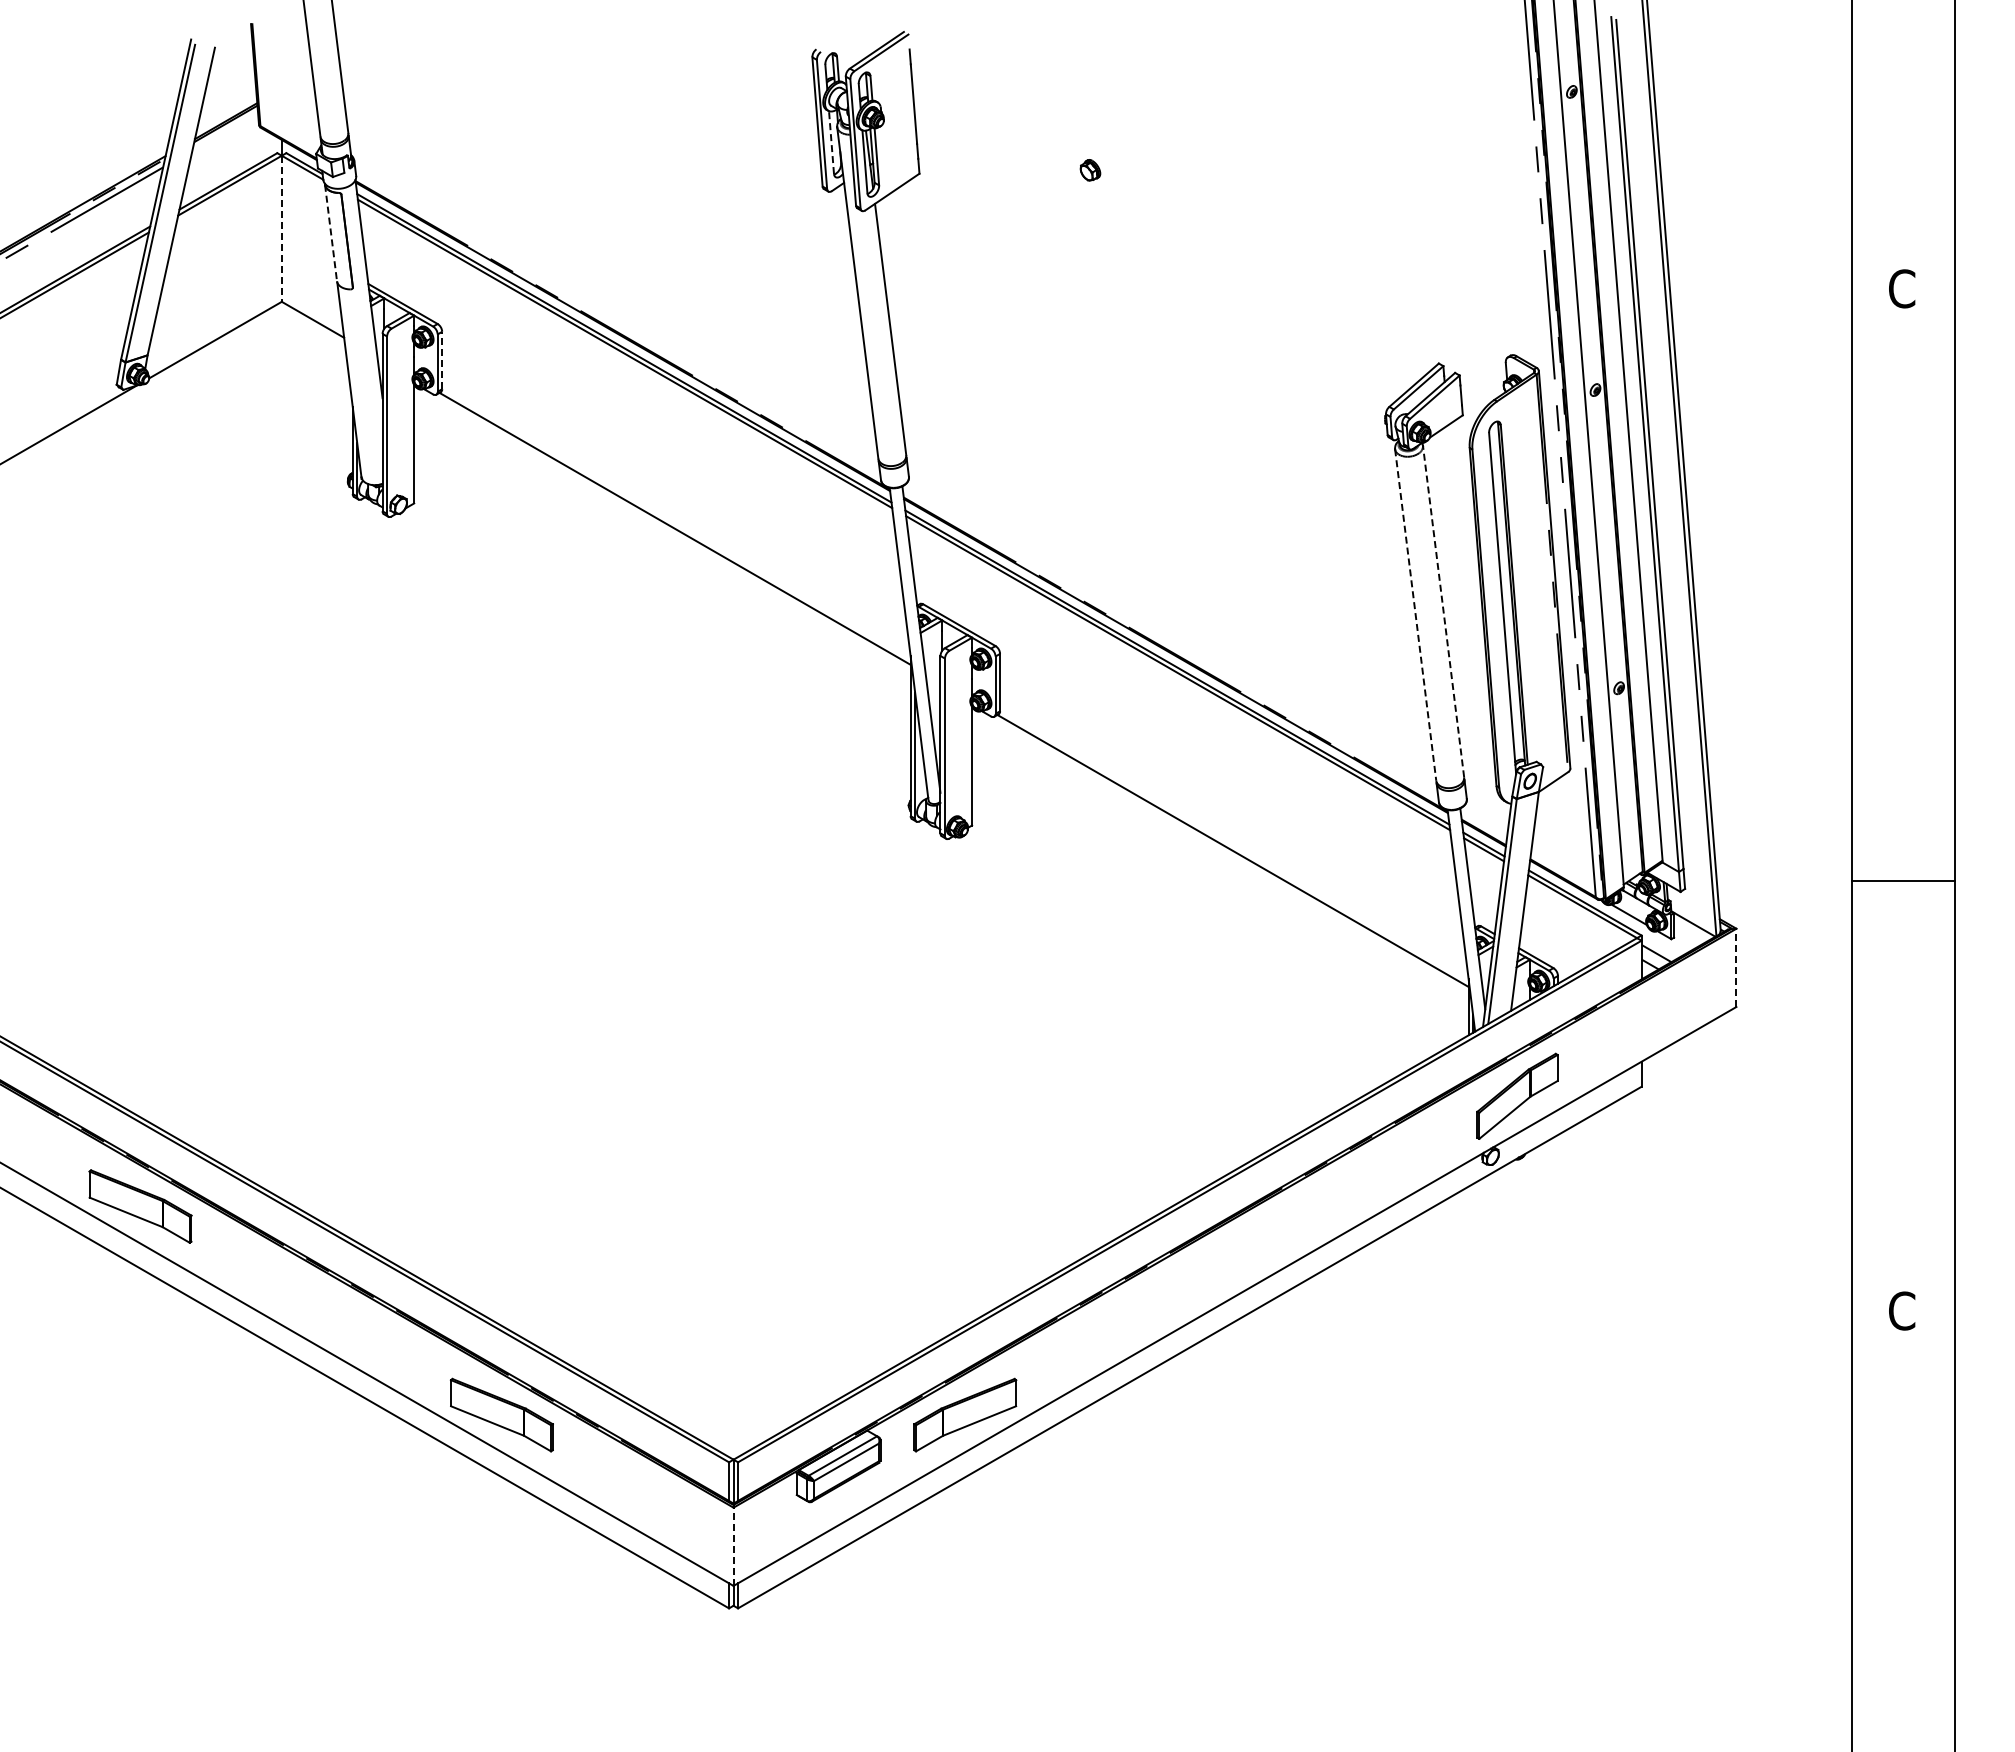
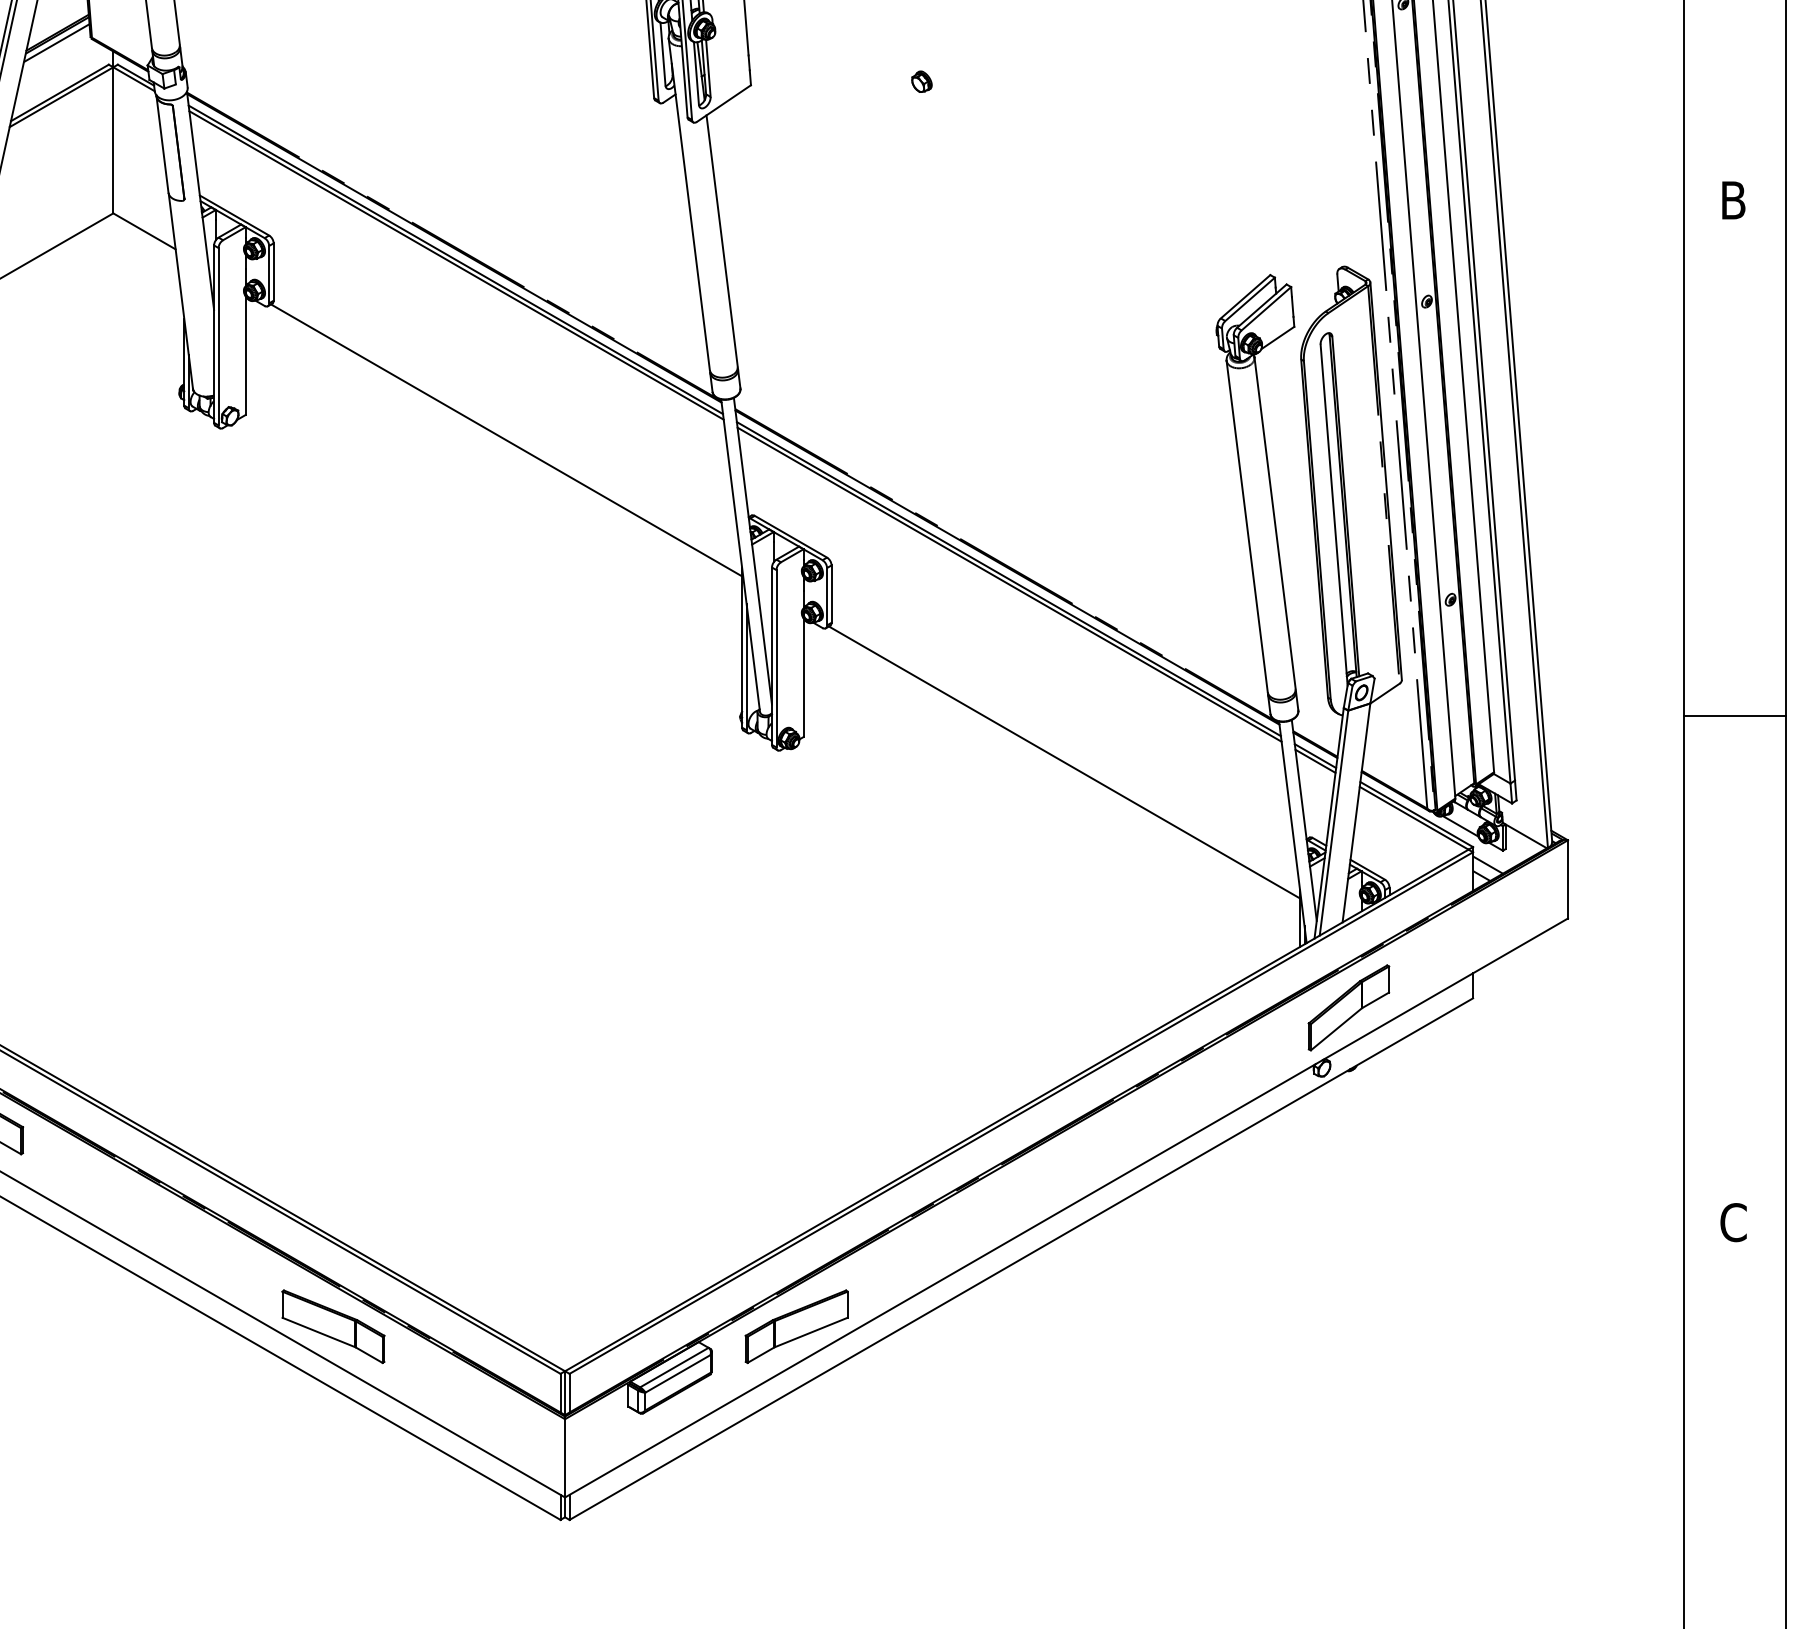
line: (225, 131) -> (57, 43), added
line: (831, 142) -> (663, 54), dashed -> solid
line: (281, 229) -> (113, 141), dashed -> solid
line: (331, 232) -> (163, 144), dashed -> solid
text: (1902, 288) -> (1734, 200), C -> B
line: (442, 360) -> (274, 272), dashed -> solid
line: (1443, 611) -> (1275, 523), dashed -> solid
line: (1415, 615) -> (1247, 527), dashed -> solid
line: (1903, 880) -> (1735, 716), moved
line: (1736, 967) -> (1568, 879), dashed -> solid
line: (733, 1546) -> (565, 1458), dashed -> solid

